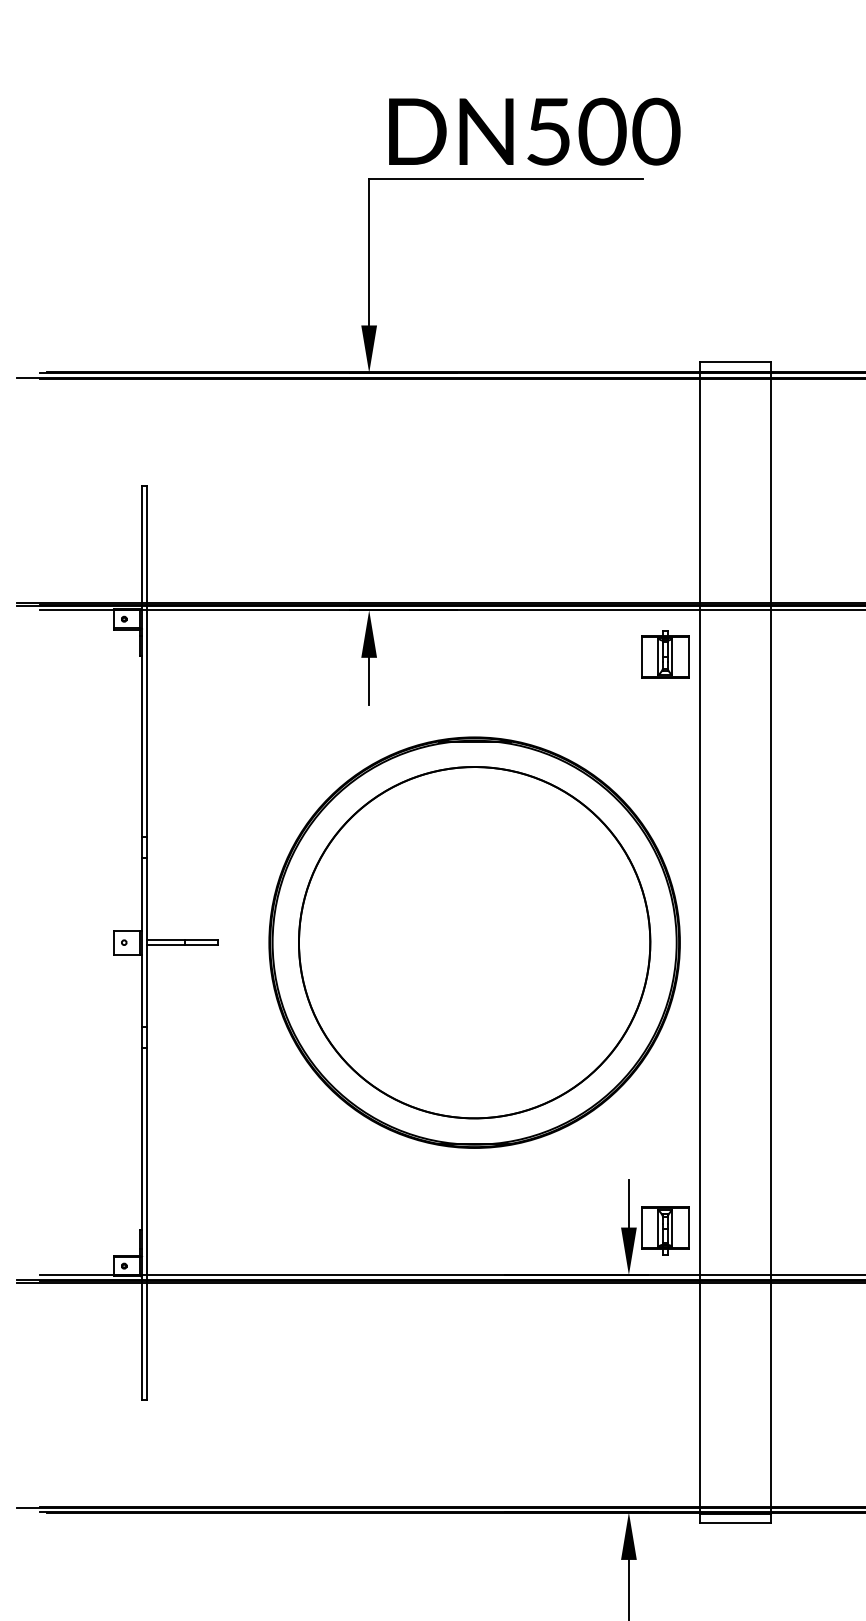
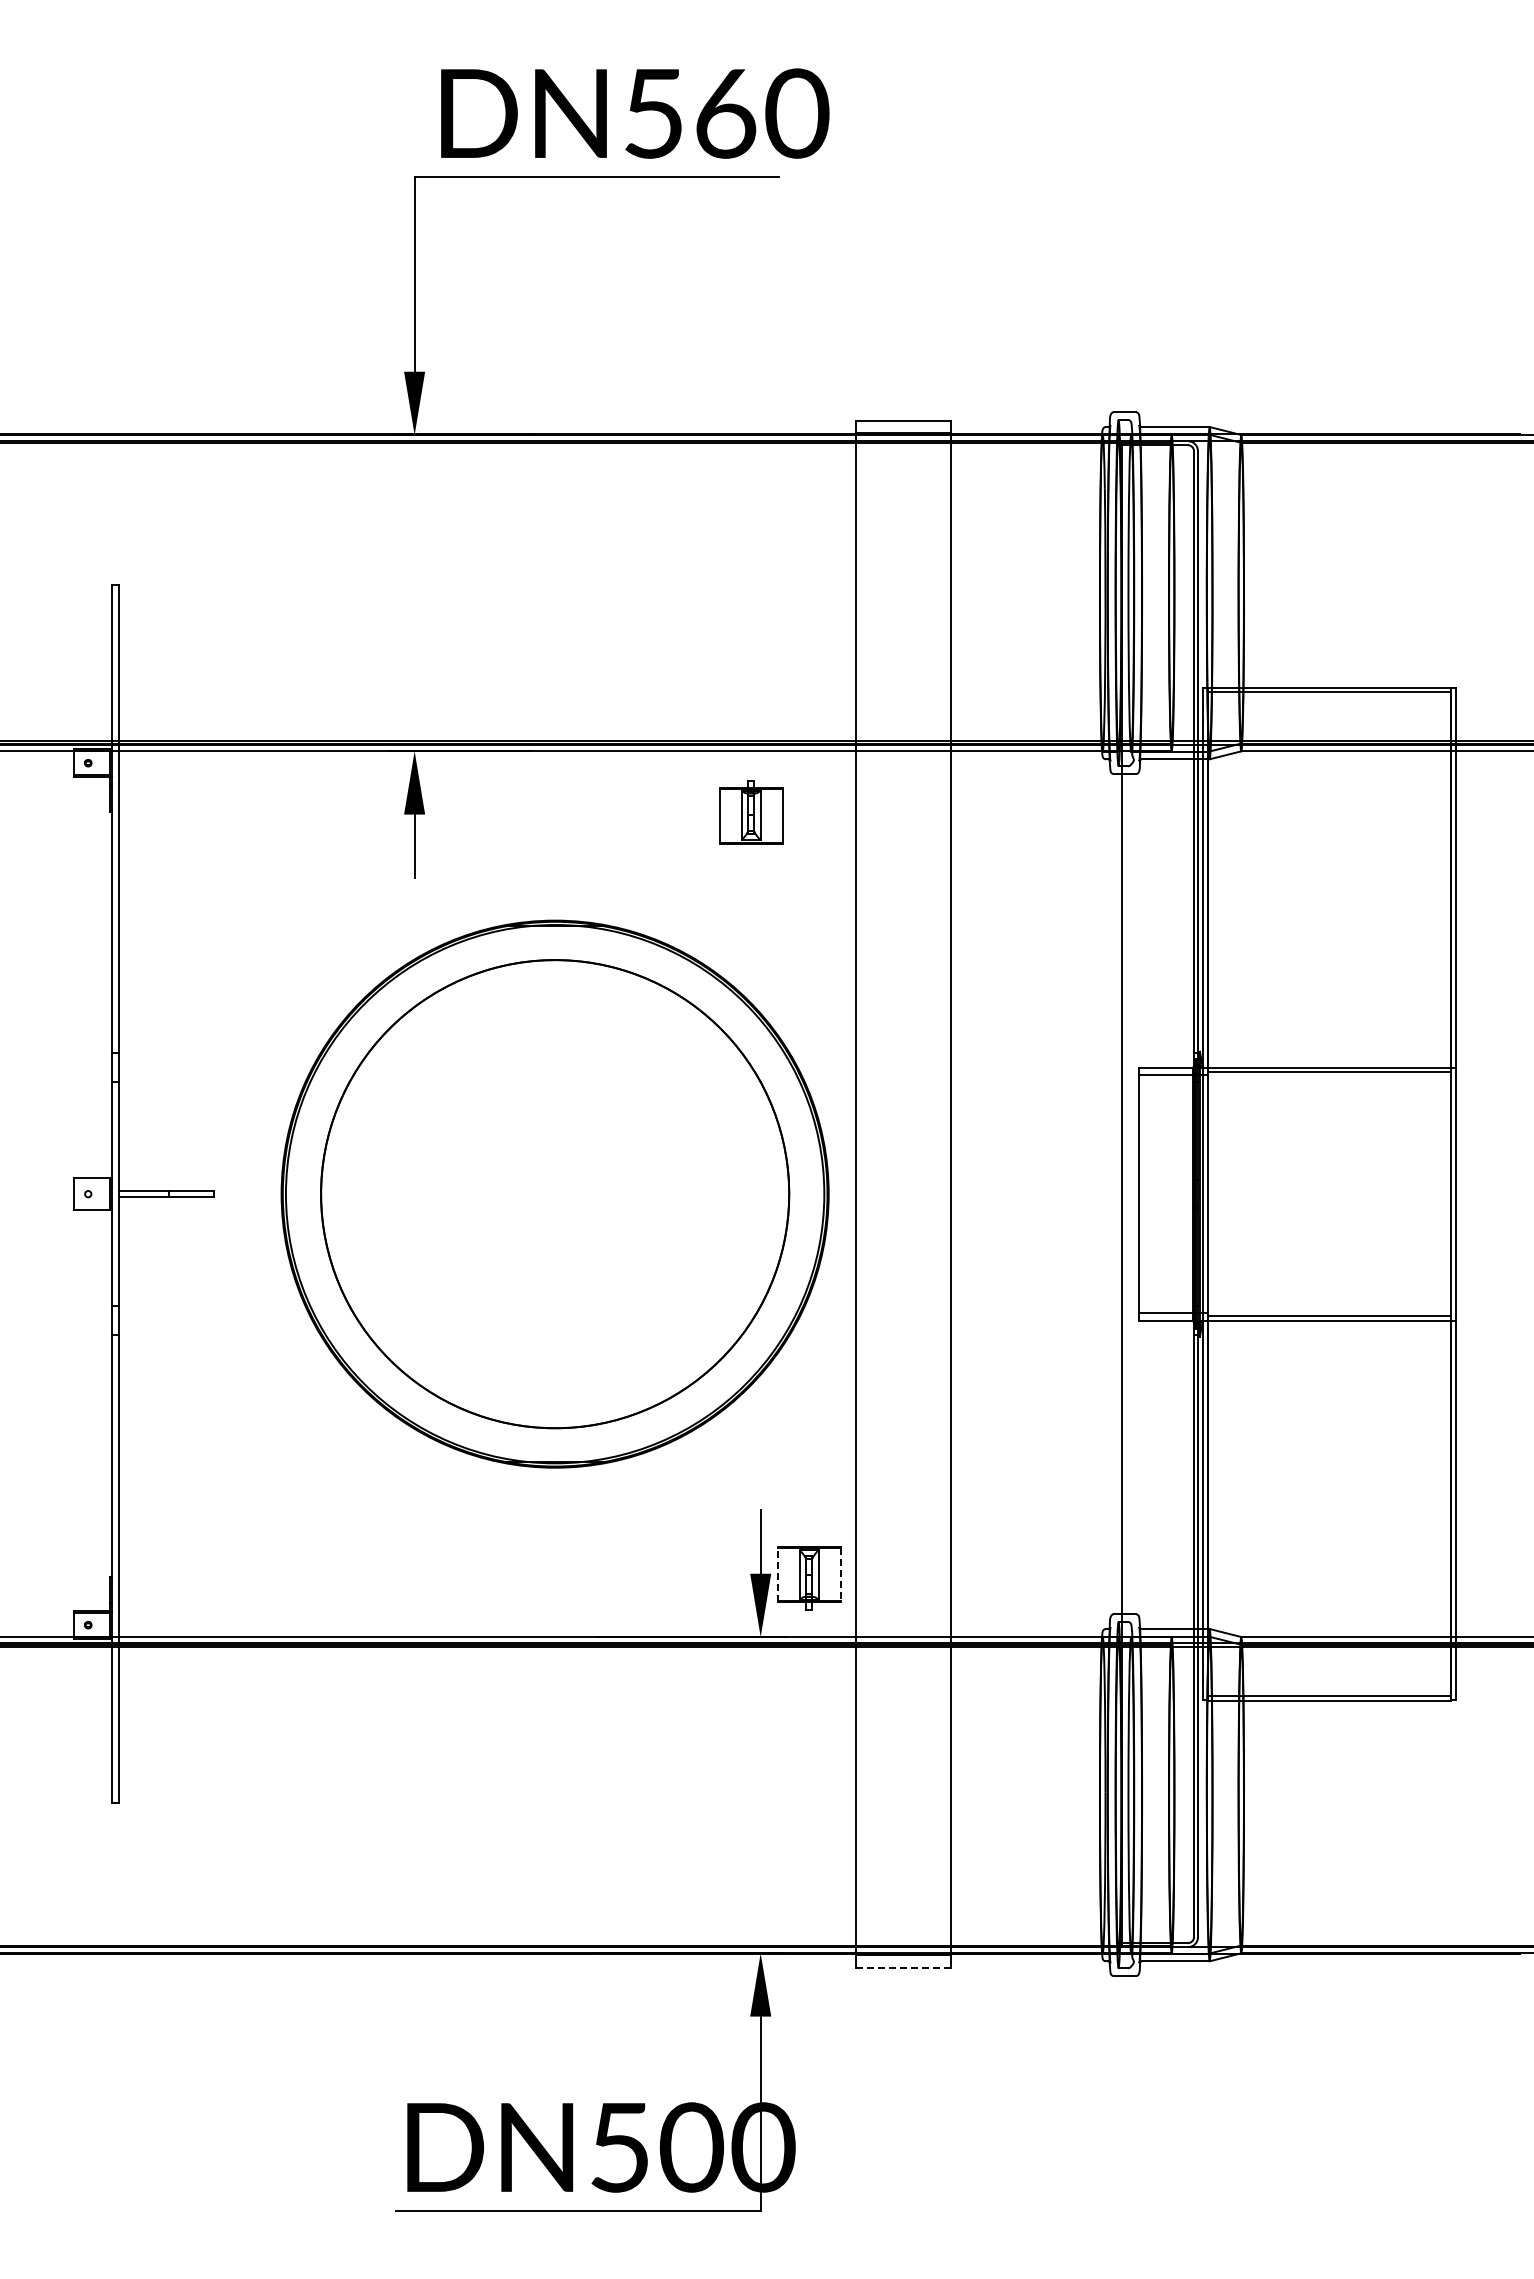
text: (602, 131) -> (725, 113), DN500 -> DN560
part: (665, 654) -> (751, 812), moved
line: (641, 1228) -> (777, 1574), solid -> dashed
line: (688, 1228) -> (840, 1575), solid -> dashed
line: (736, 1523) -> (903, 1967), solid -> dashed

